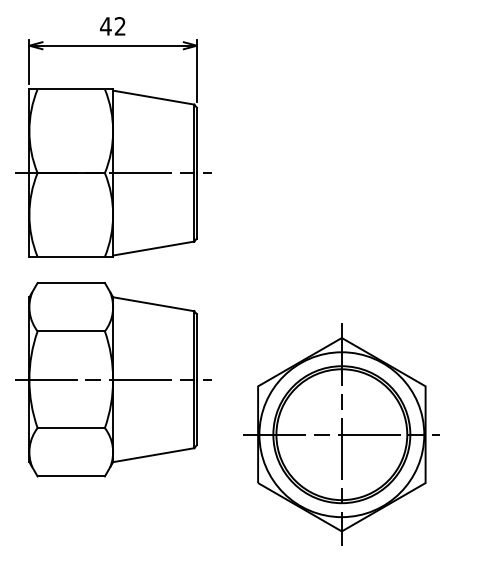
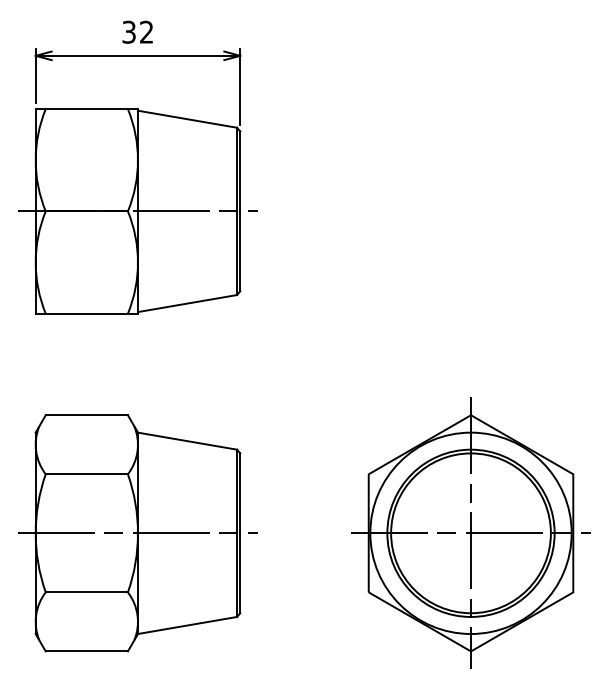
text: (105, 26) -> (128, 32), 42 -> 32
part: (113, 379) -> (138, 533), moved
part: (341, 434) -> (470, 533), moved

